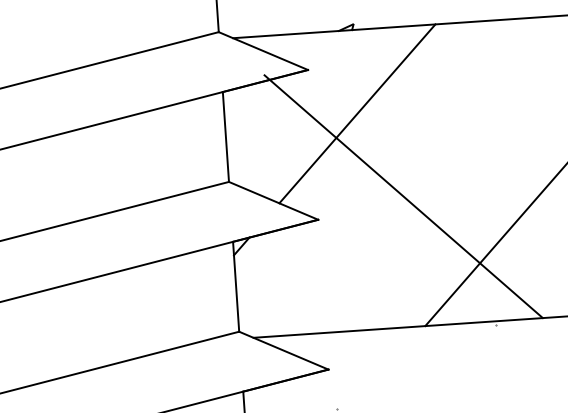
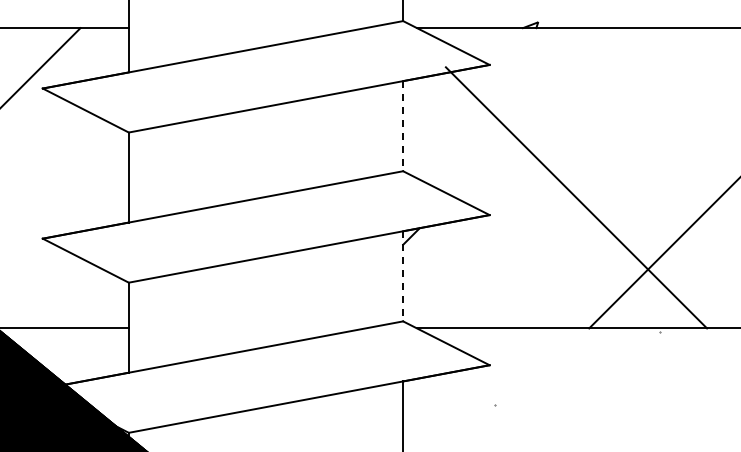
line: (356, 113) -> (535, 111), removed
line: (226, 137) -> (403, 126), solid -> dashed
line: (236, 286) -> (403, 276), solid -> dashed

